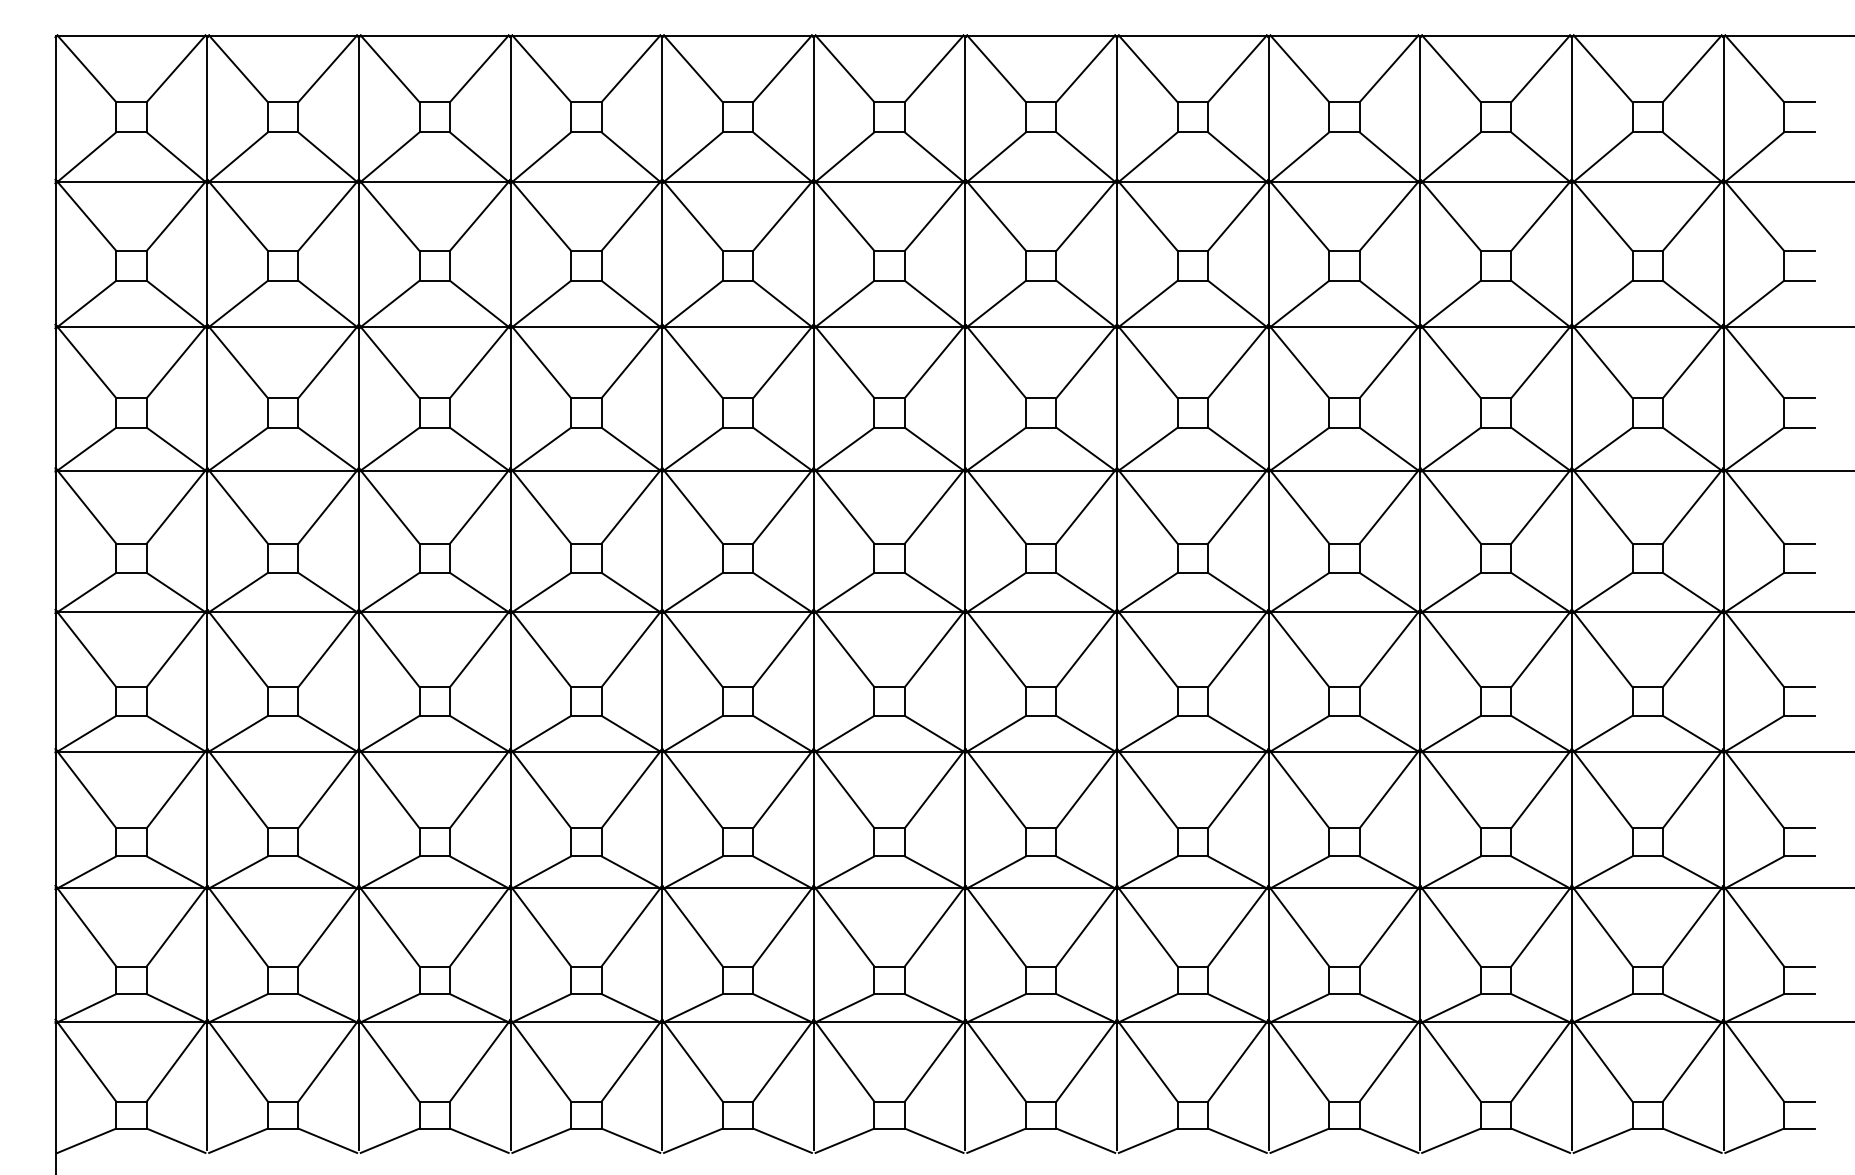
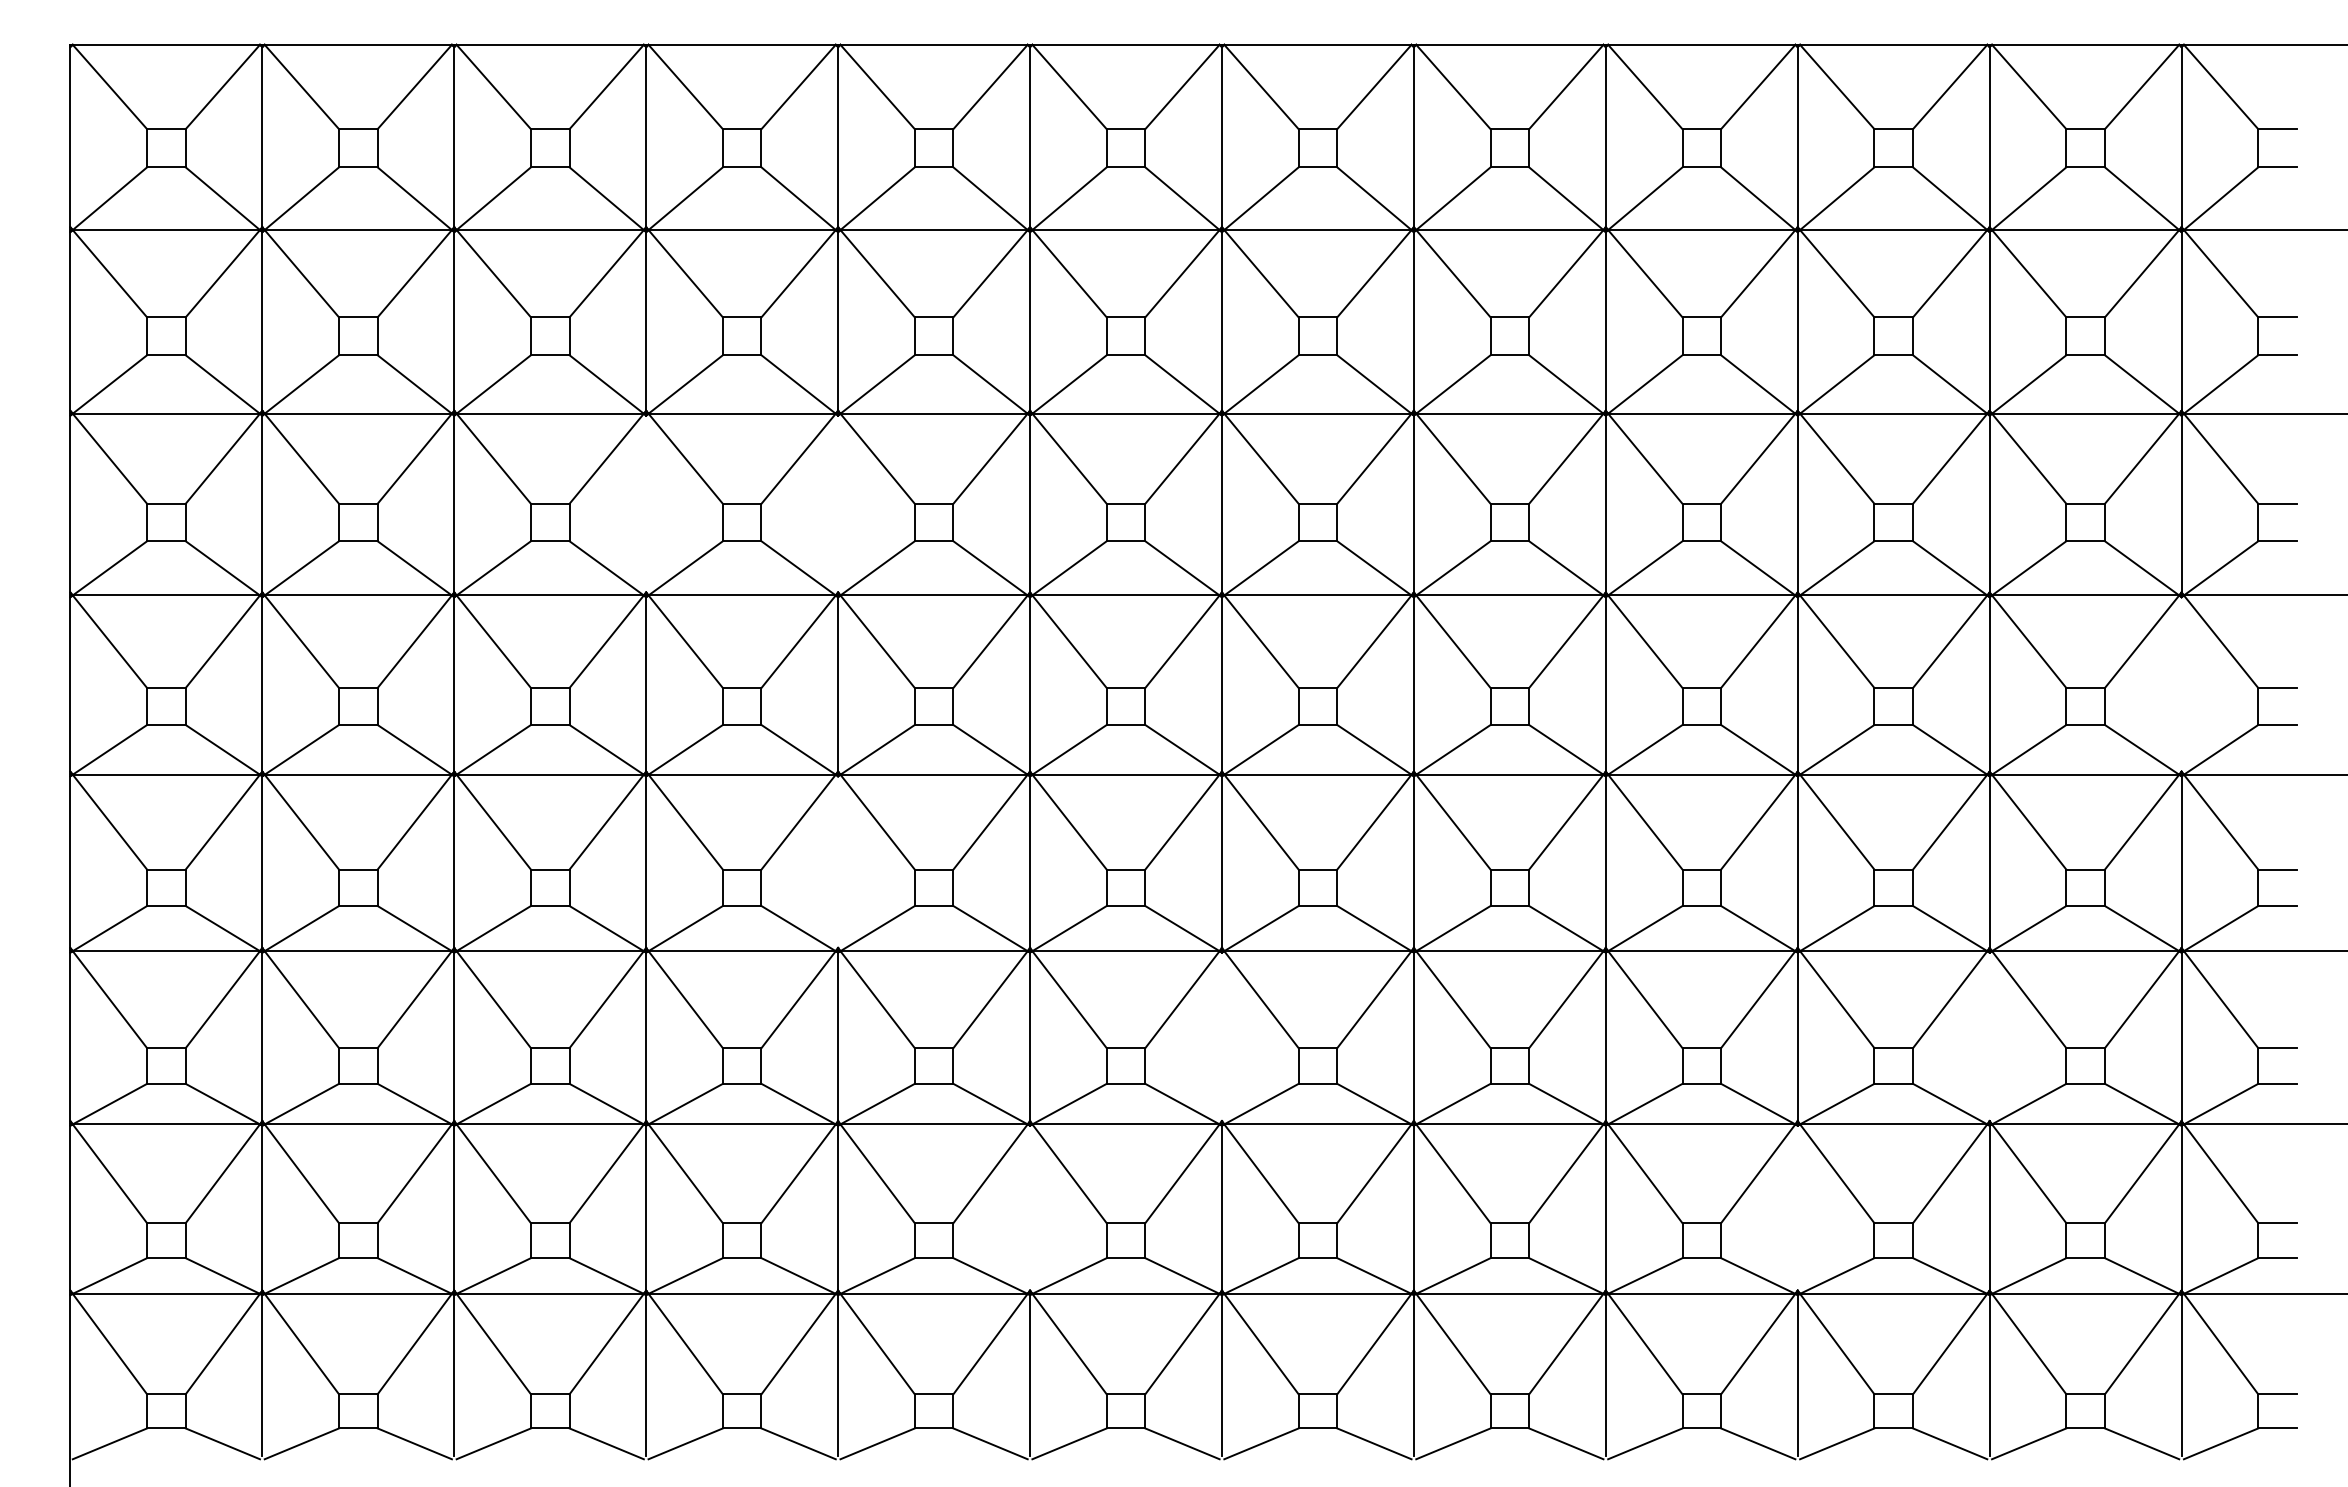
line: (510, 397) -> (646, 503), removed
line: (662, 397) -> (838, 503), removed
line: (1723, 540) -> (2181, 684), removed
line: (662, 680) -> (838, 861), removed
line: (965, 818) -> (1221, 1036), removed
line: (1571, 818) -> (1989, 1036), removed
line: (814, 954) -> (1030, 1207), removed
line: (1420, 954) -> (1797, 1207), removed

